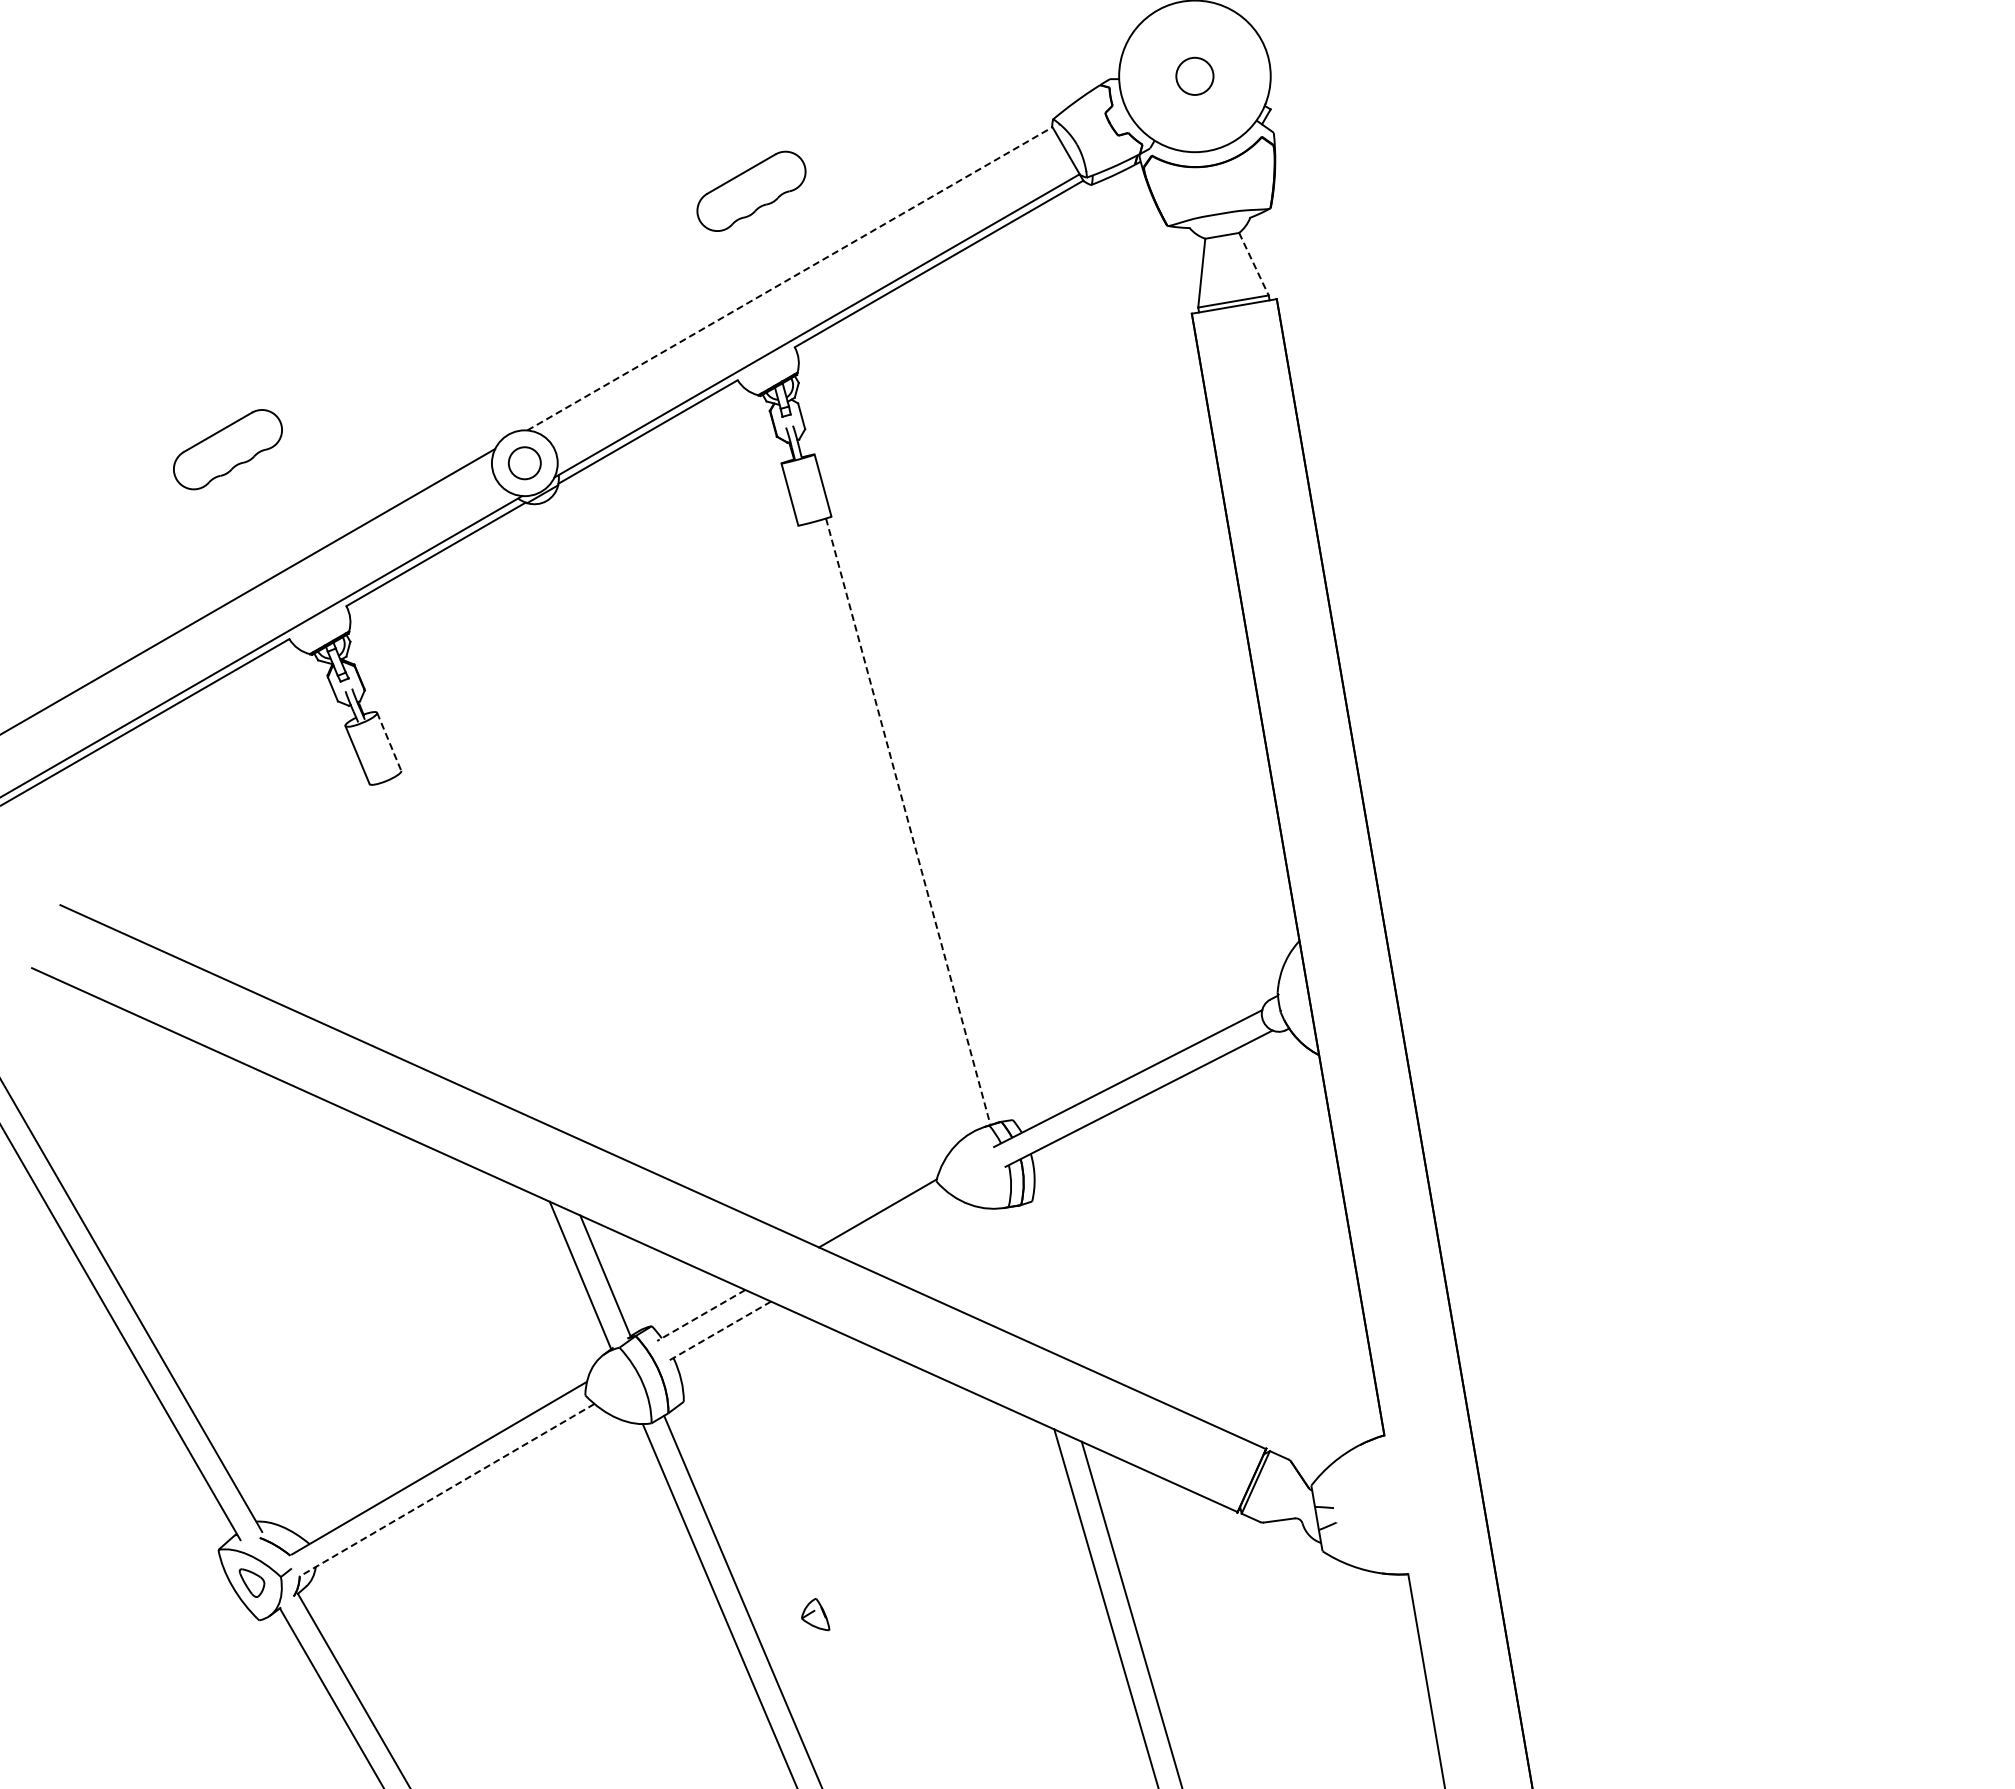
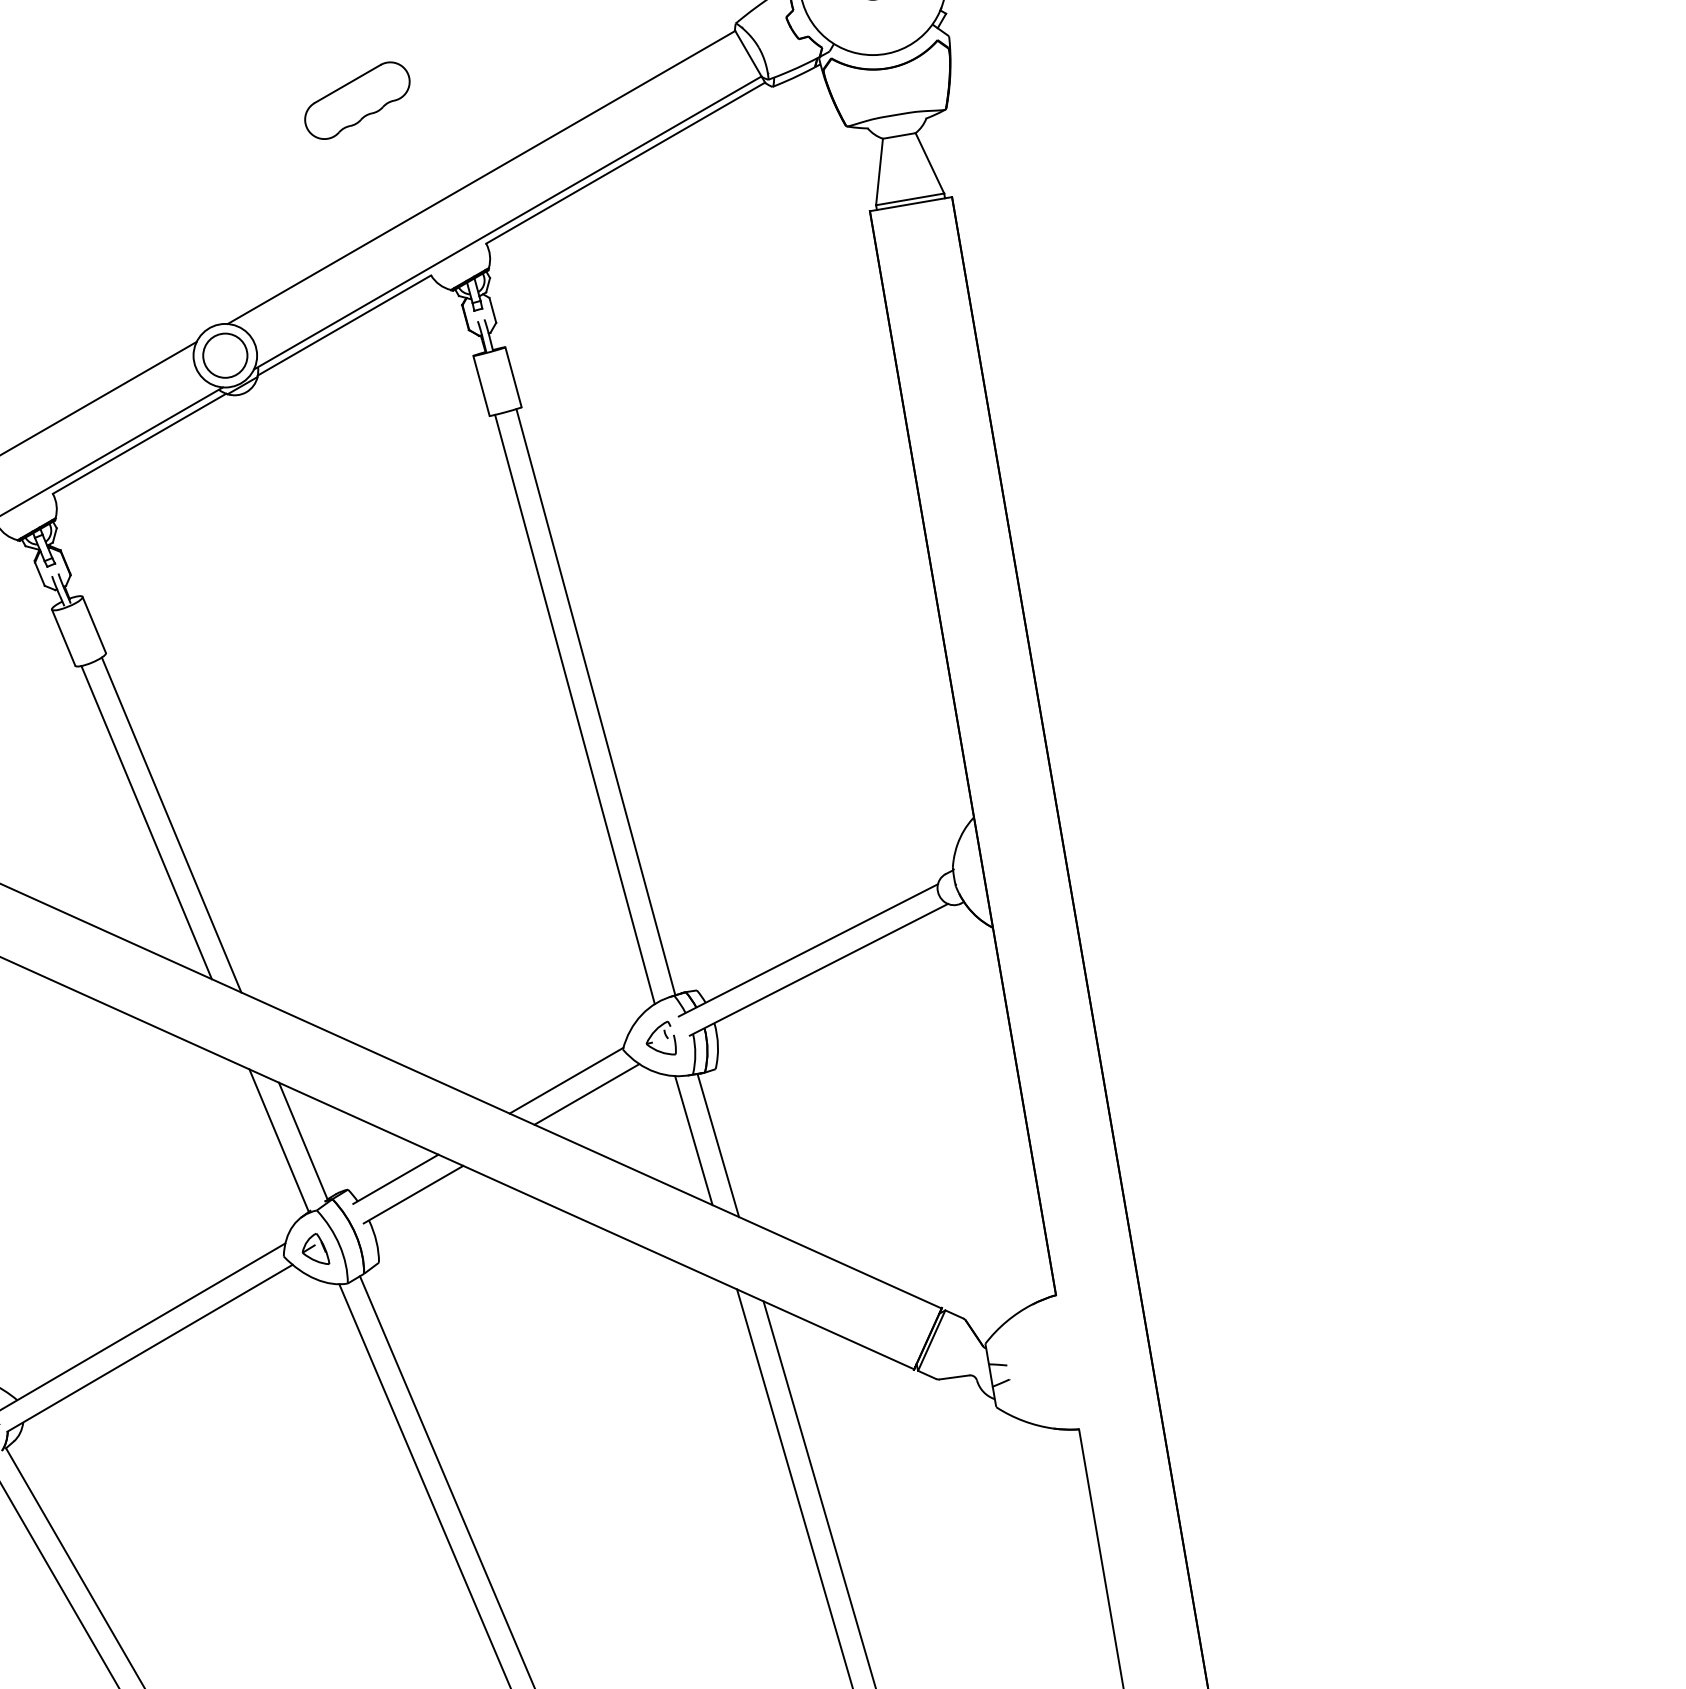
part: (751, 190) -> (357, 99), moved
line: (1253, 264) -> (929, 163), dashed -> solid
line: (790, 278) -> (482, 177), dashed -> solid
circle: (524, 463) -> (225, 355), size x1.43
line: (389, 742) -> (94, 625), dashed -> solid
line: (908, 822) -> (596, 702), dashed -> solid
line: (886, 829) -> (574, 709), added
line: (442, 946) -> (145, 822), added
line: (469, 948) -> (171, 824), added
part: (975, 1169) -> (660, 1038), added
line: (898, 1227) -> (586, 1094), added
line: (1009, 1275) -> (693, 1140), added
line: (1034, 1280) -> (717, 1145), added
line: (701, 1315) -> (396, 1179), dashed -> solid
line: (719, 1331) -> (413, 1194), dashed -> solid
line: (446, 1490) -> (149, 1348), dashed -> solid
part: (815, 1614) -> (315, 1248), moved

